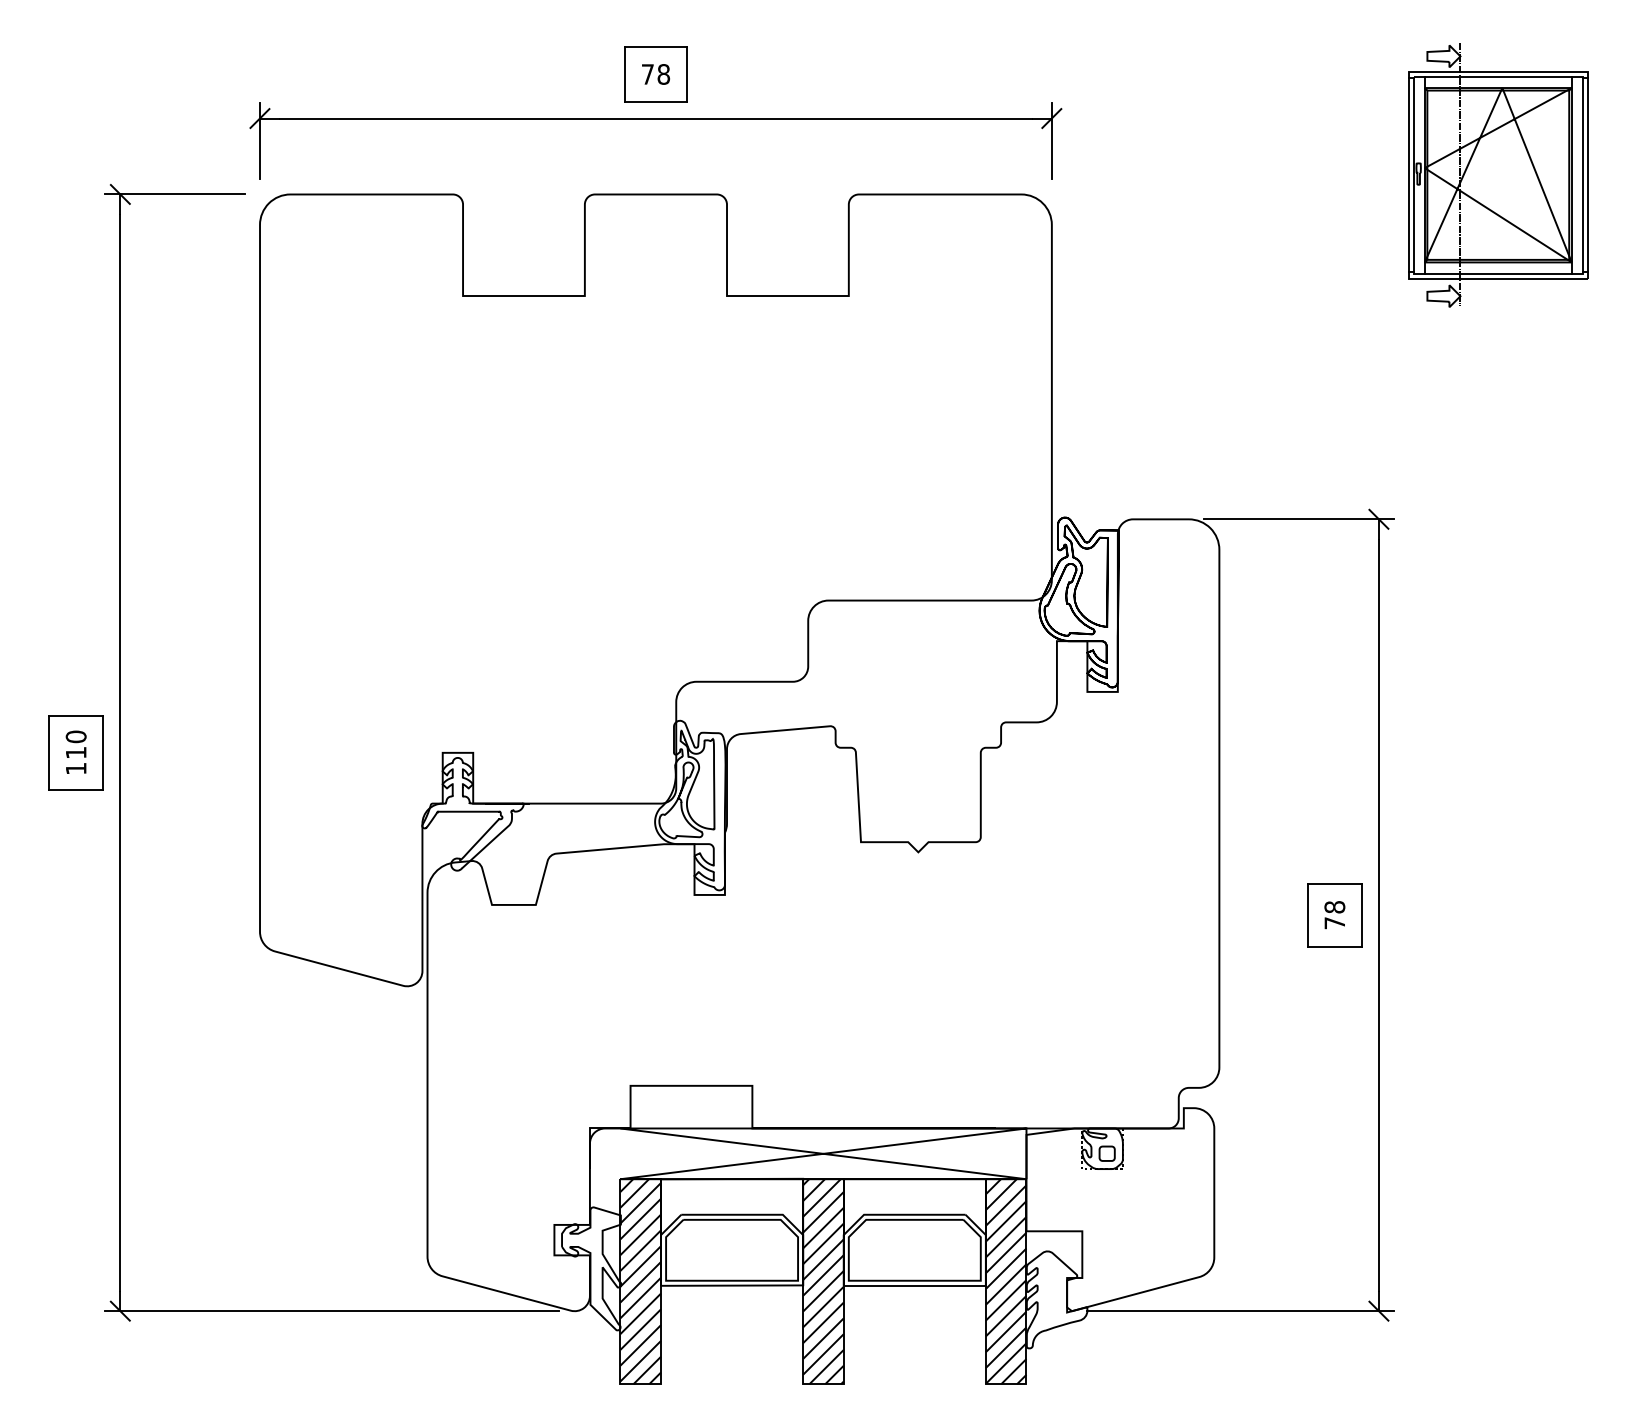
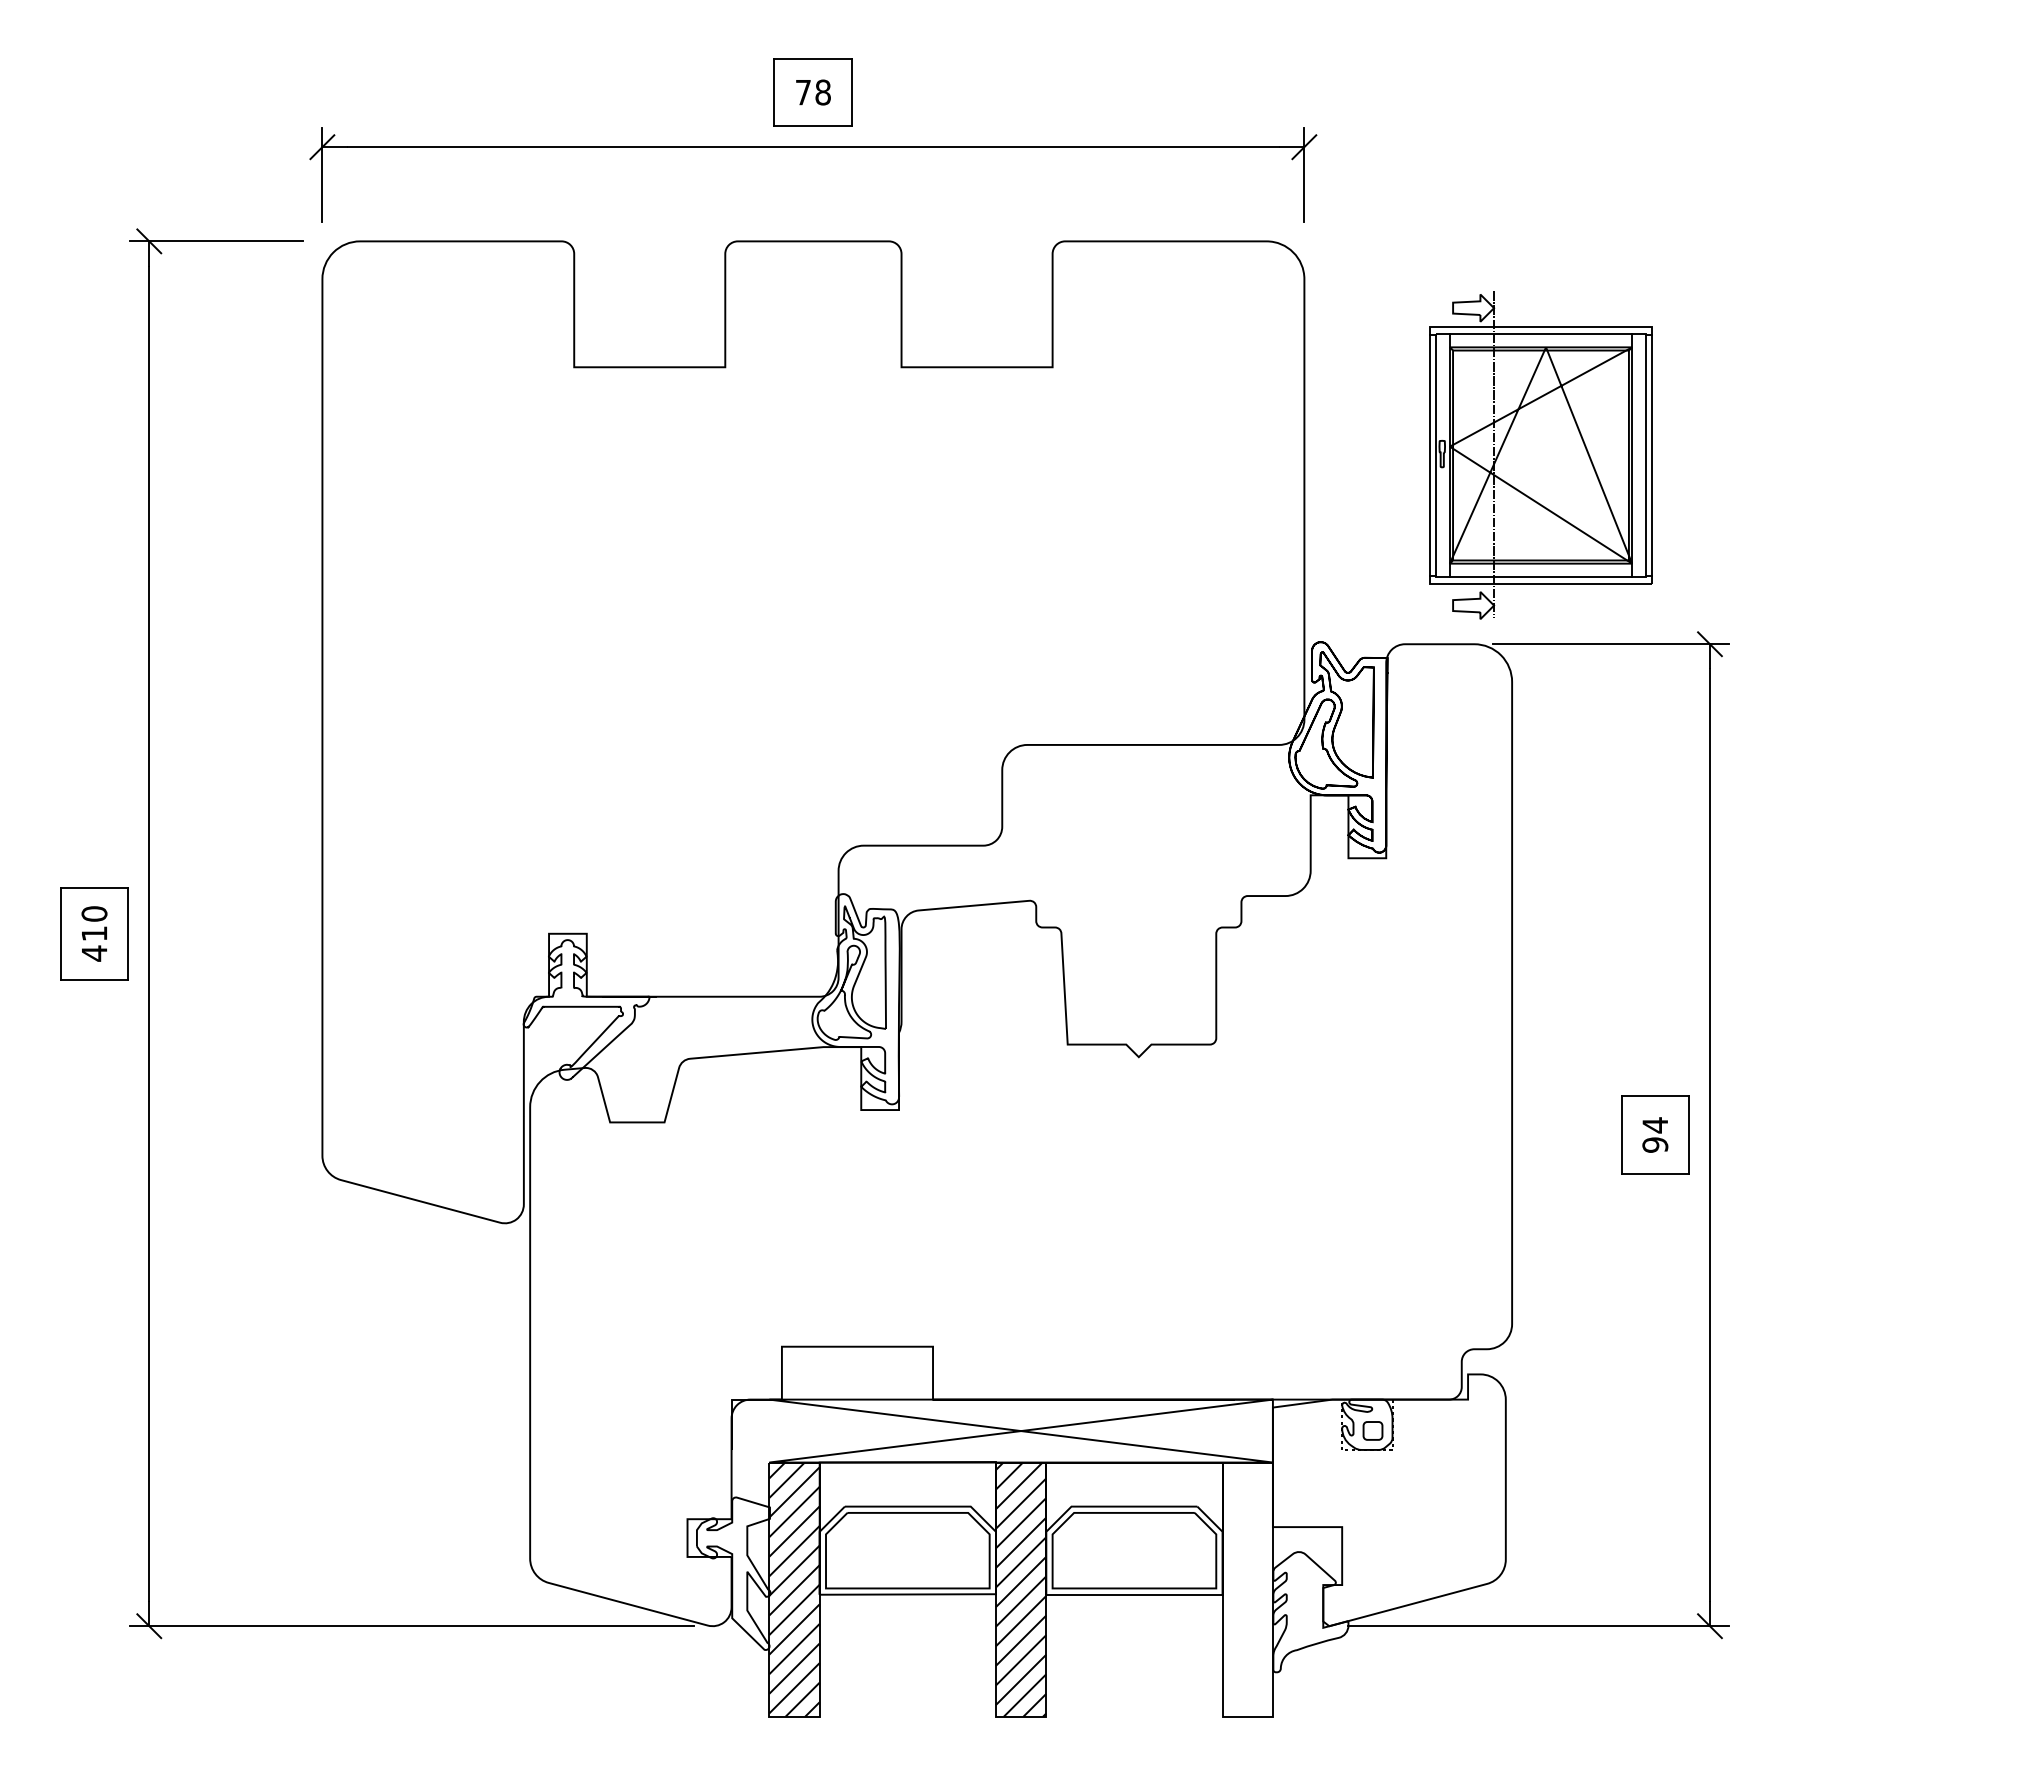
part: (1497, 175) -> (1540, 455), moved
text: (76, 768) -> (94, 953), 110 -> 410
text: (1334, 914) -> (1655, 1134), 78 -> 94
hatch: (1005, 1281) -> (1247, 1589), removed

